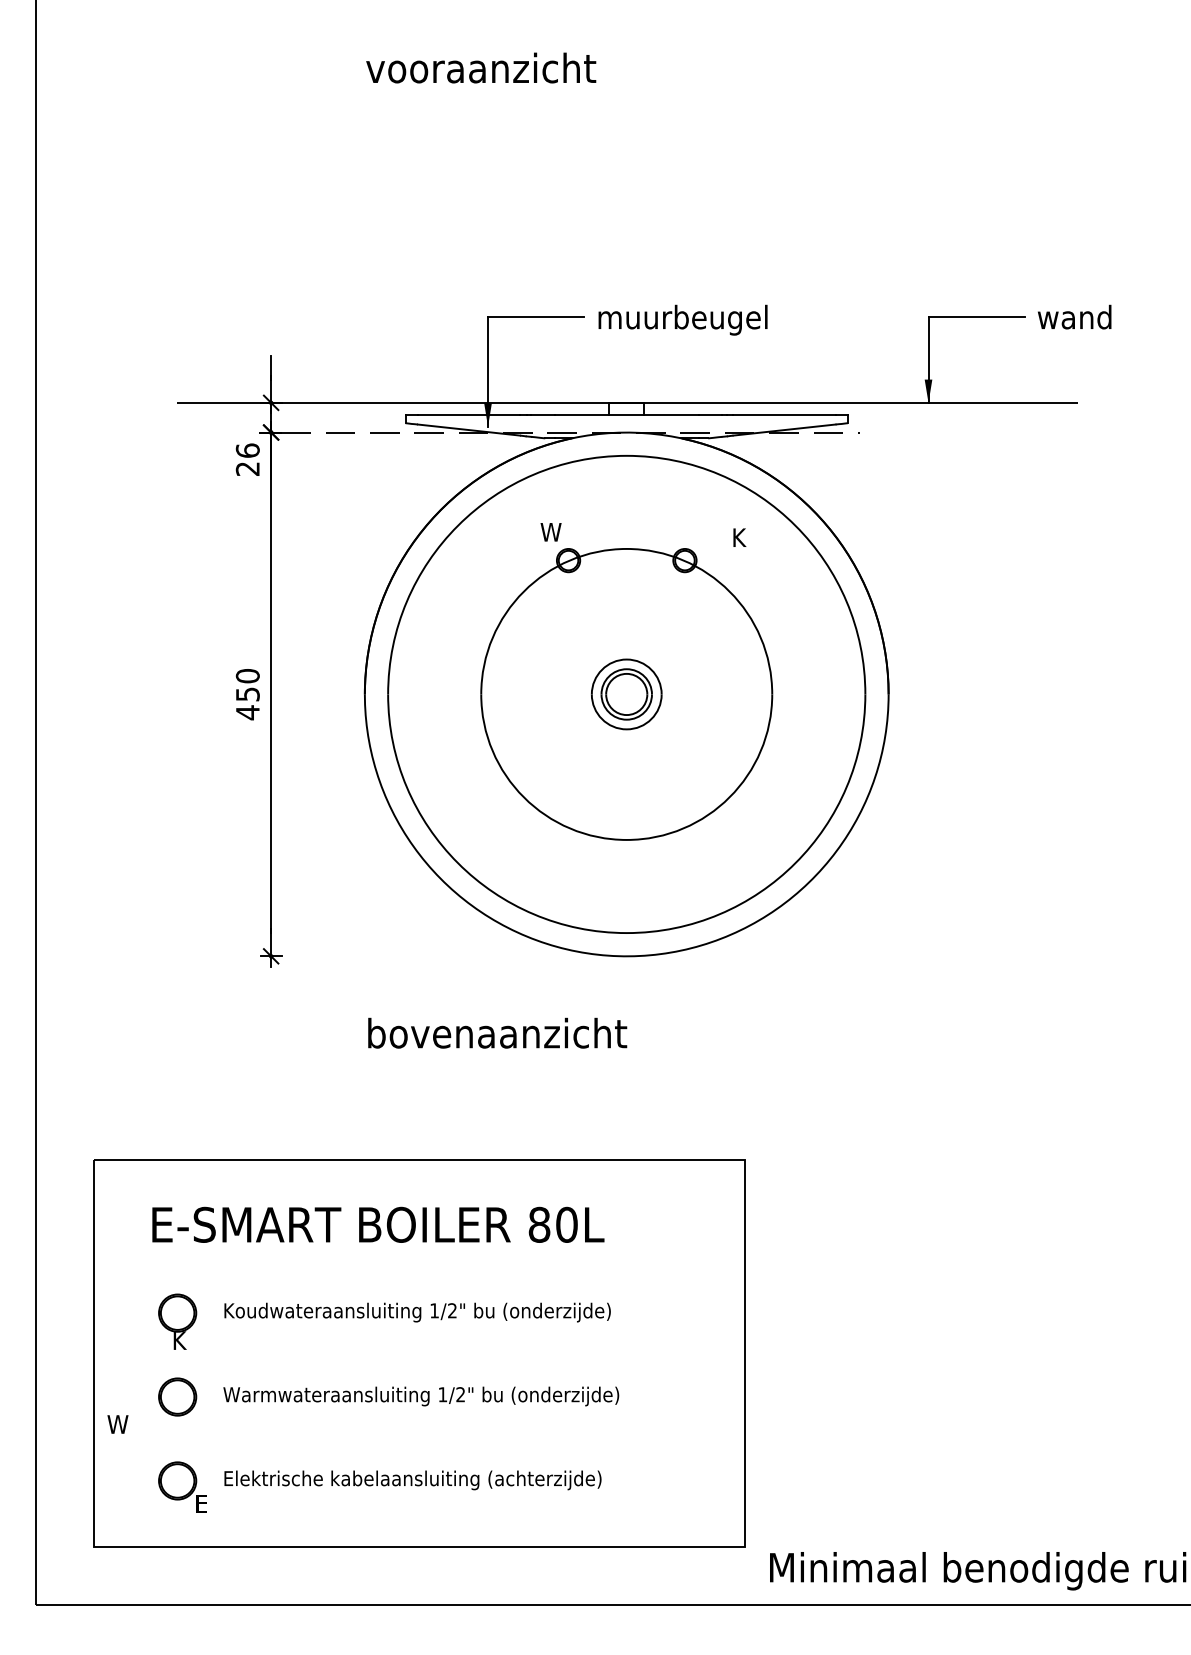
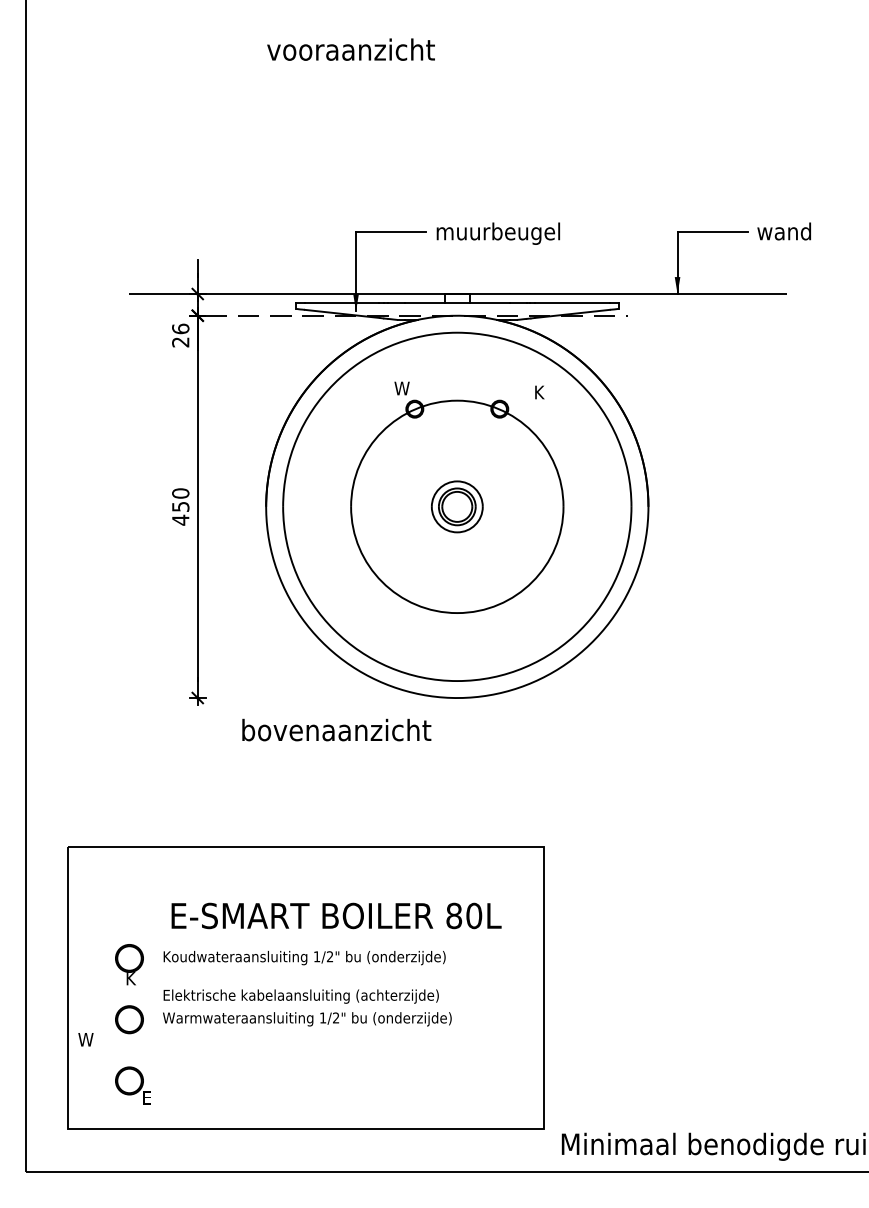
text: (497, 1032) -> (336, 729), moved
text: (378, 1224) -> (336, 915), moved
text: (412, 1480) -> (300, 996), moved

